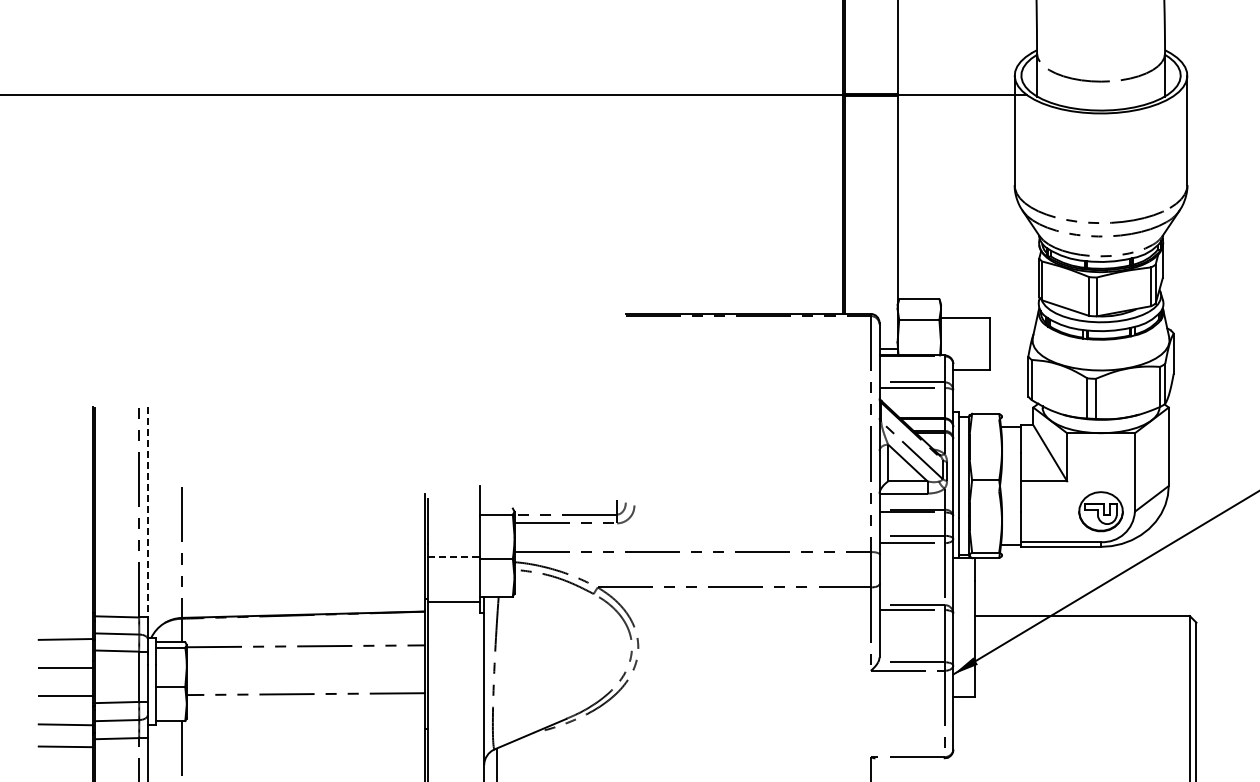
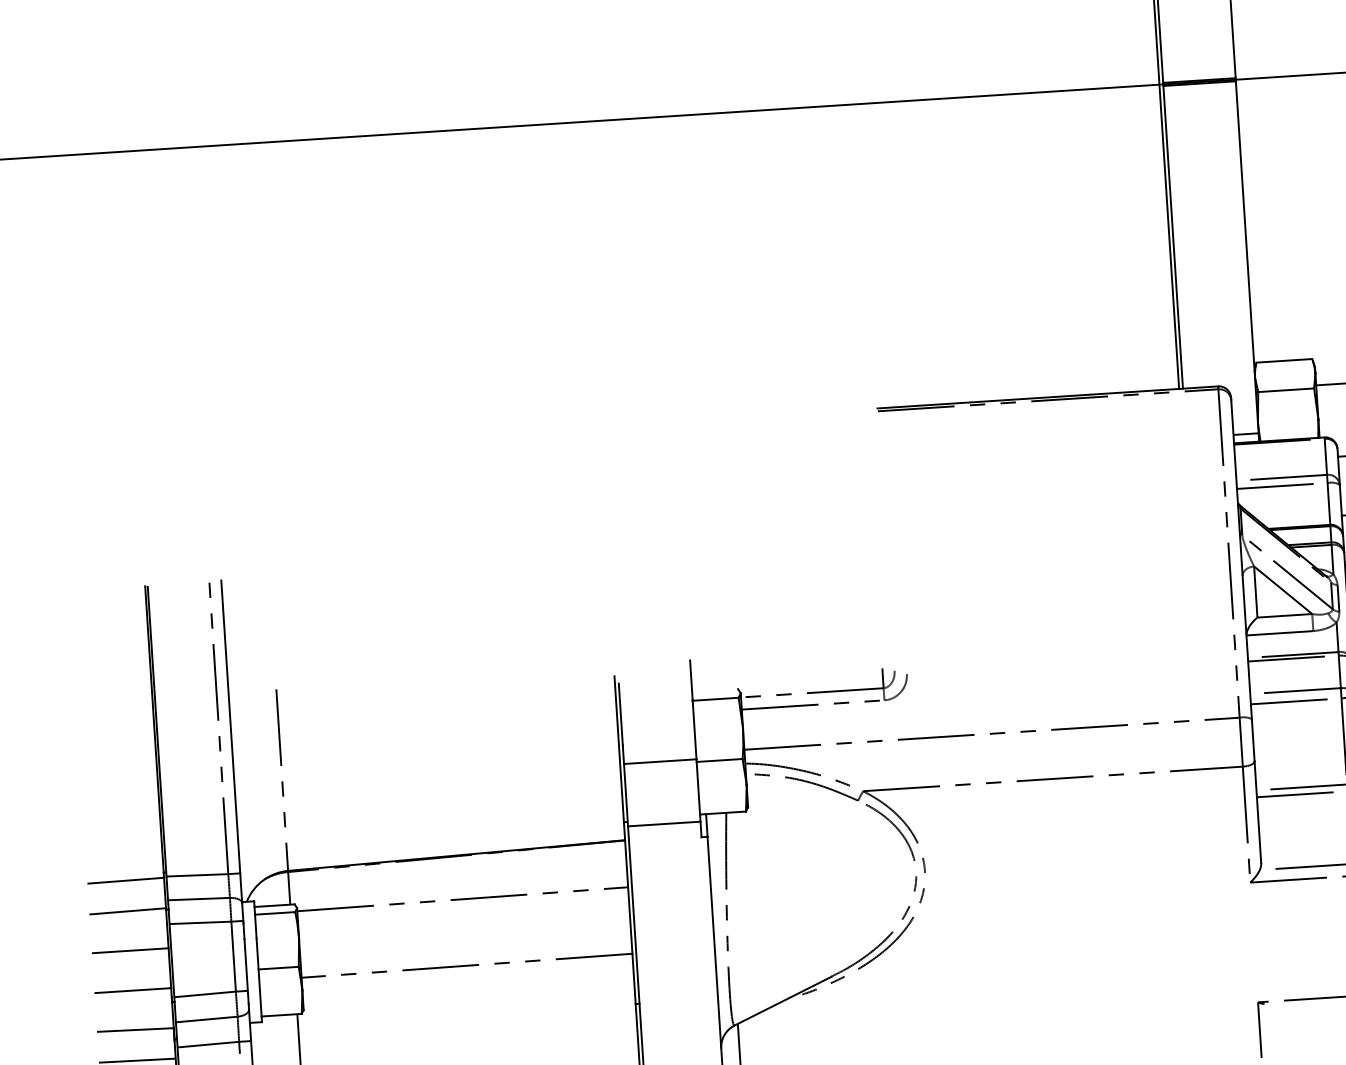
line: (147, 512) -> (230, 727), dashed -> solid
line: (454, 556) -> (661, 761), dashed -> solid
line: (64, 617) -> (124, 880), added

